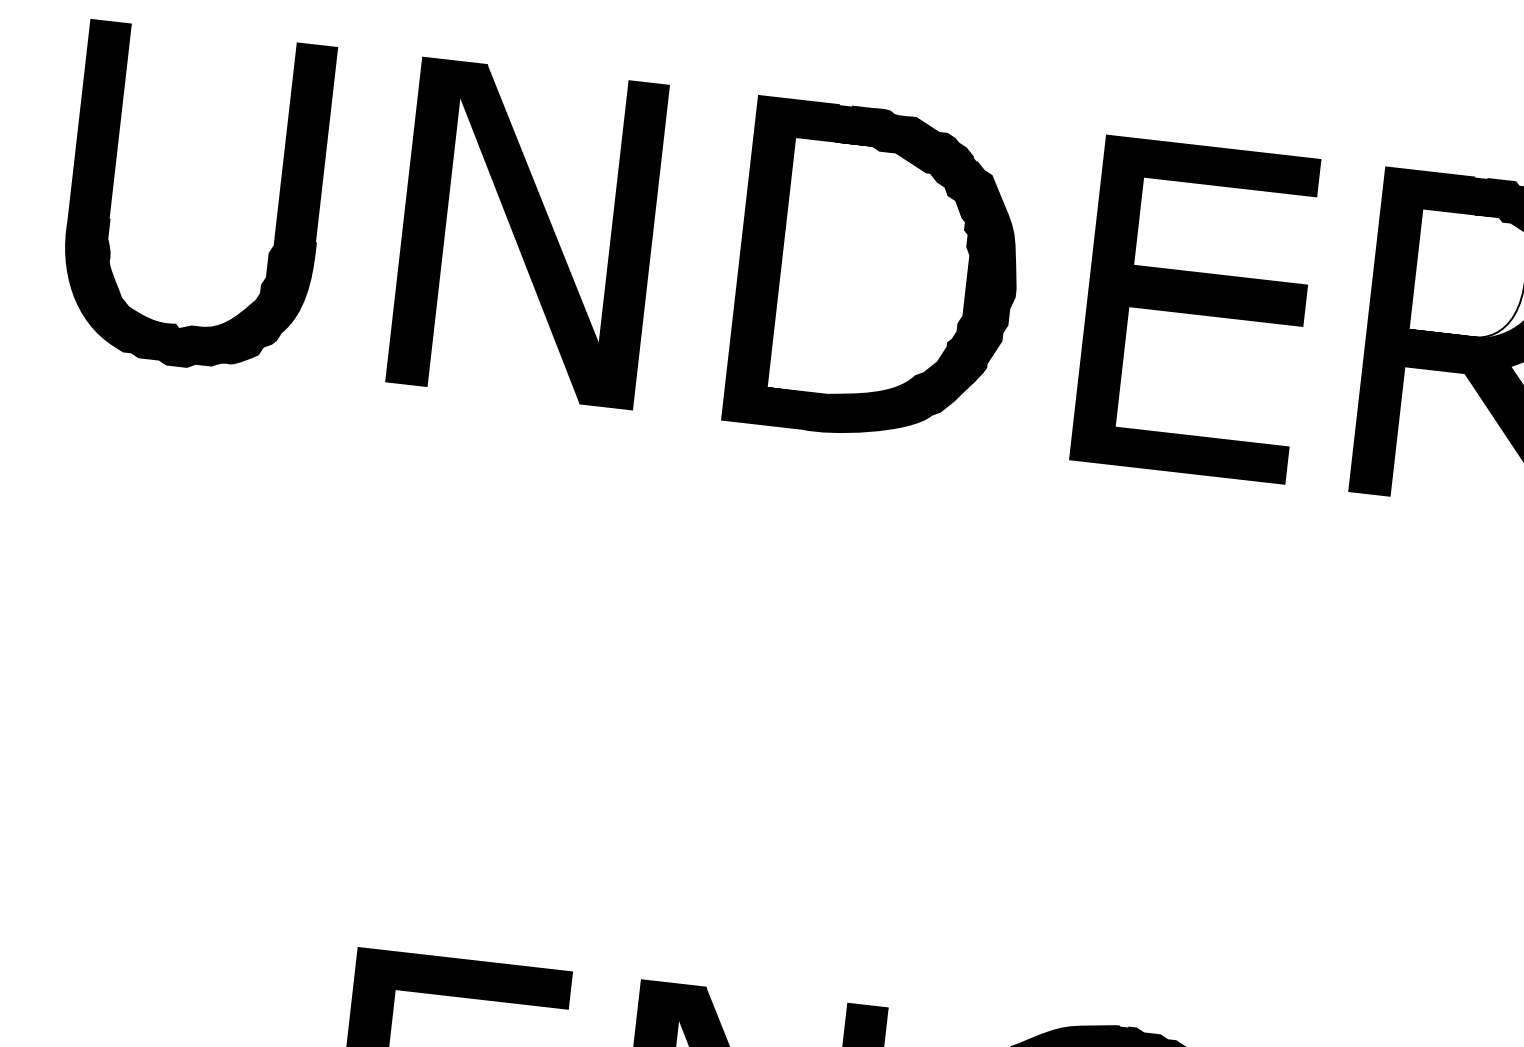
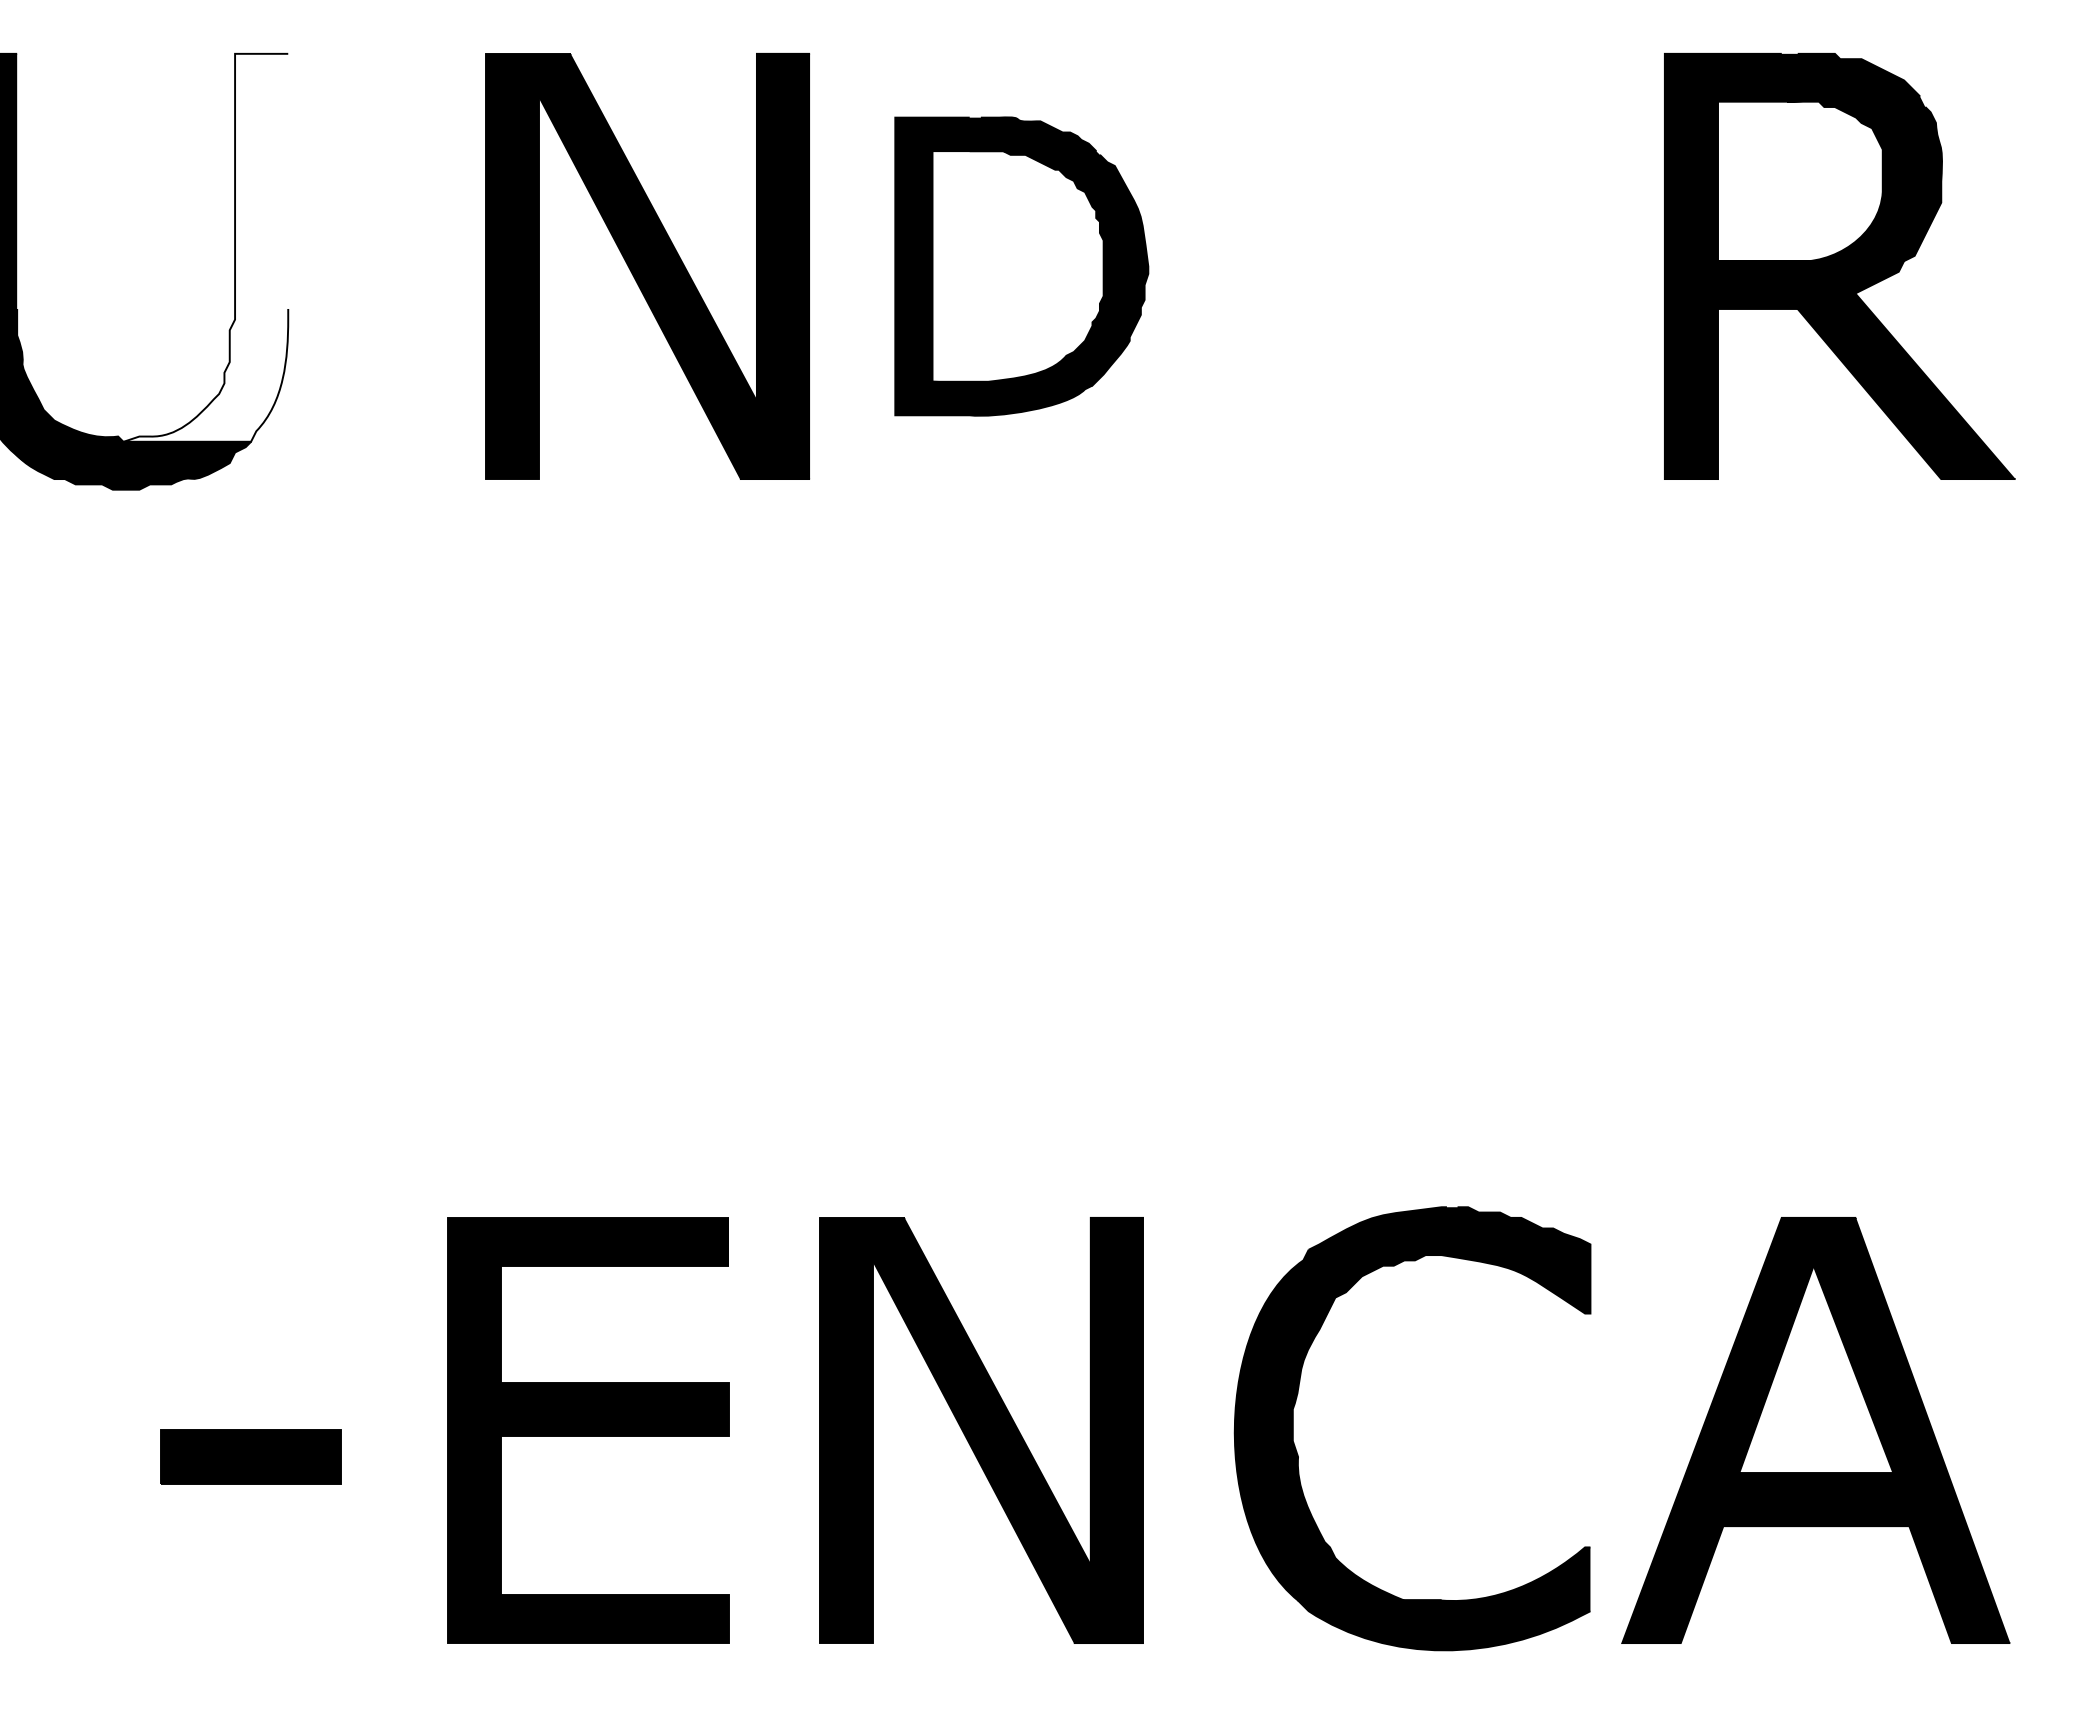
fill: (258, 188) -> (205, 247), removed
part: (527, 233) -> (647, 266), moved
part: (877, 273) -> (1021, 266), size x0.7
part: (1195, 309) -> (1438, 266), removed

